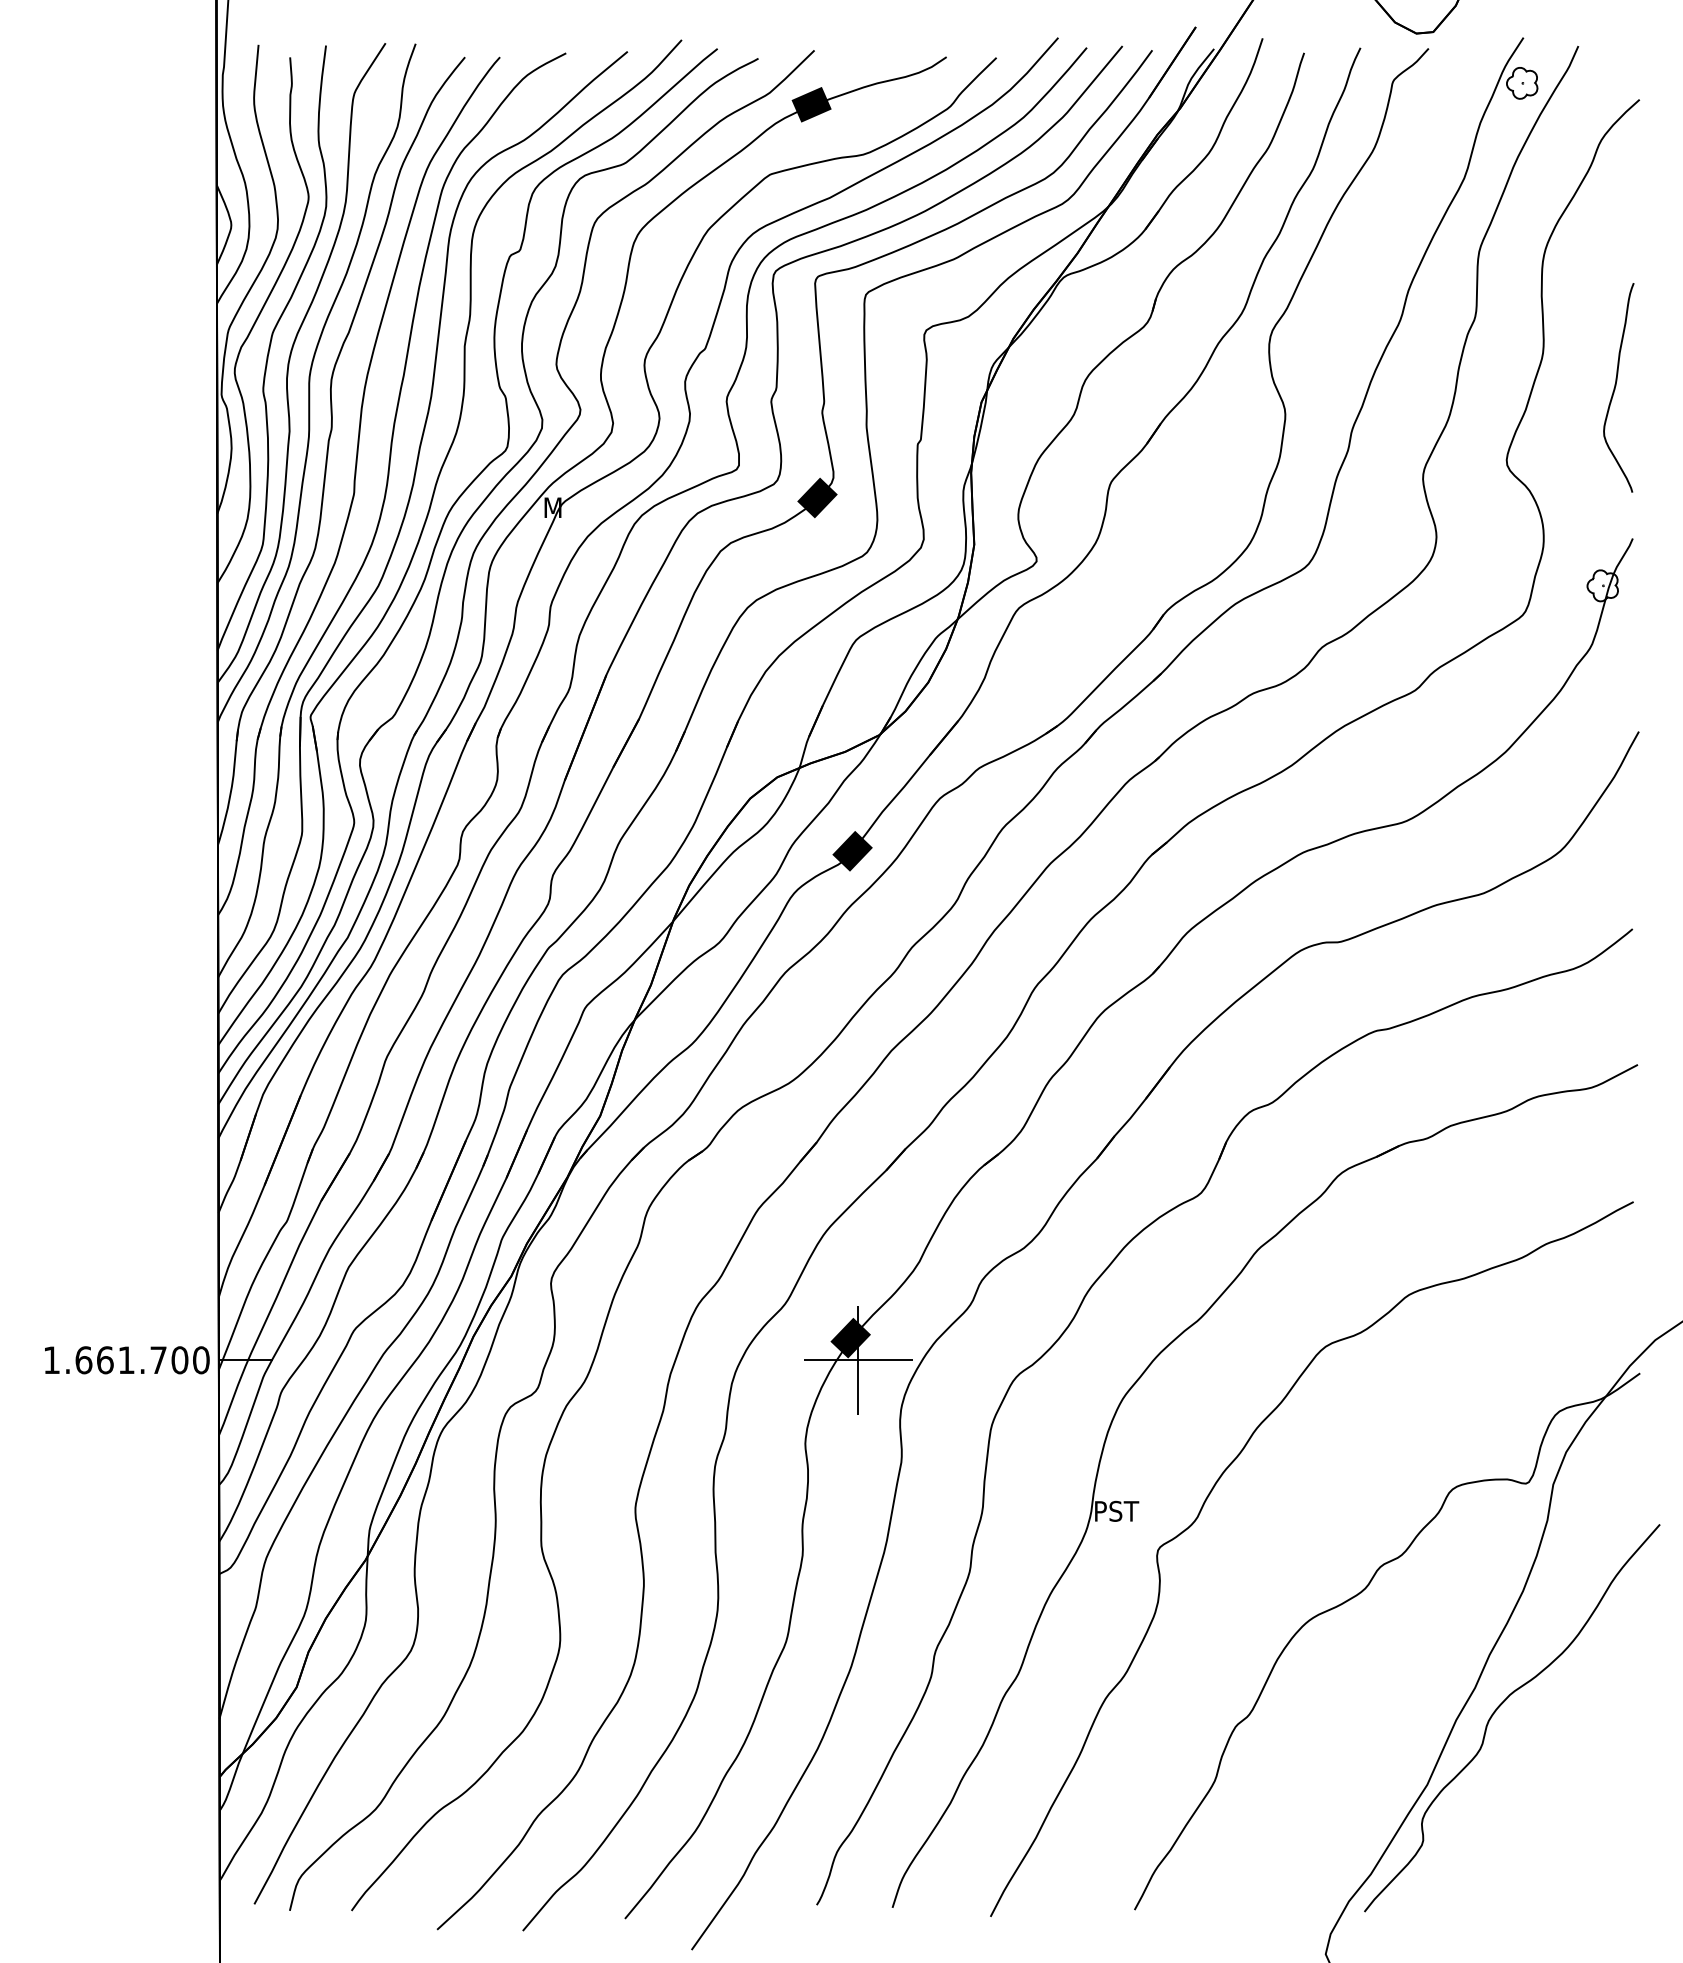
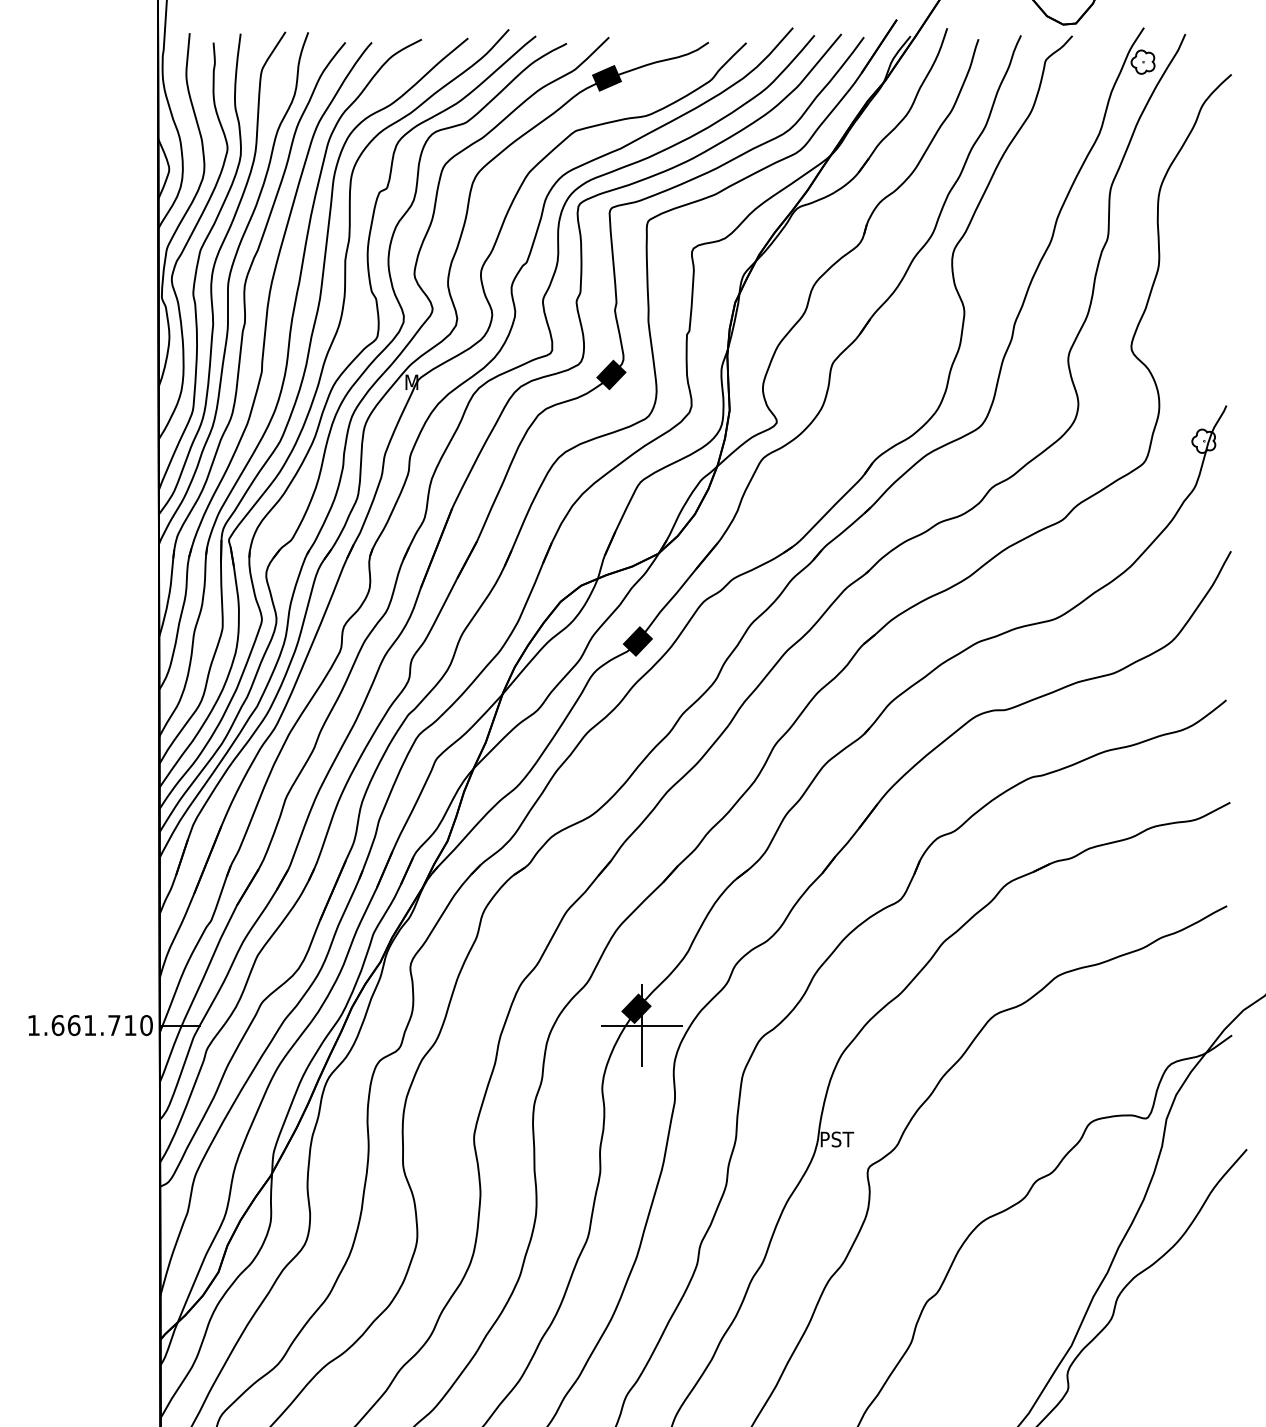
curve: (1616, 386) -> (1214, 290), removed
text: (179, 1360) -> (130, 1025), 1.661.700 -> 1.661.710

